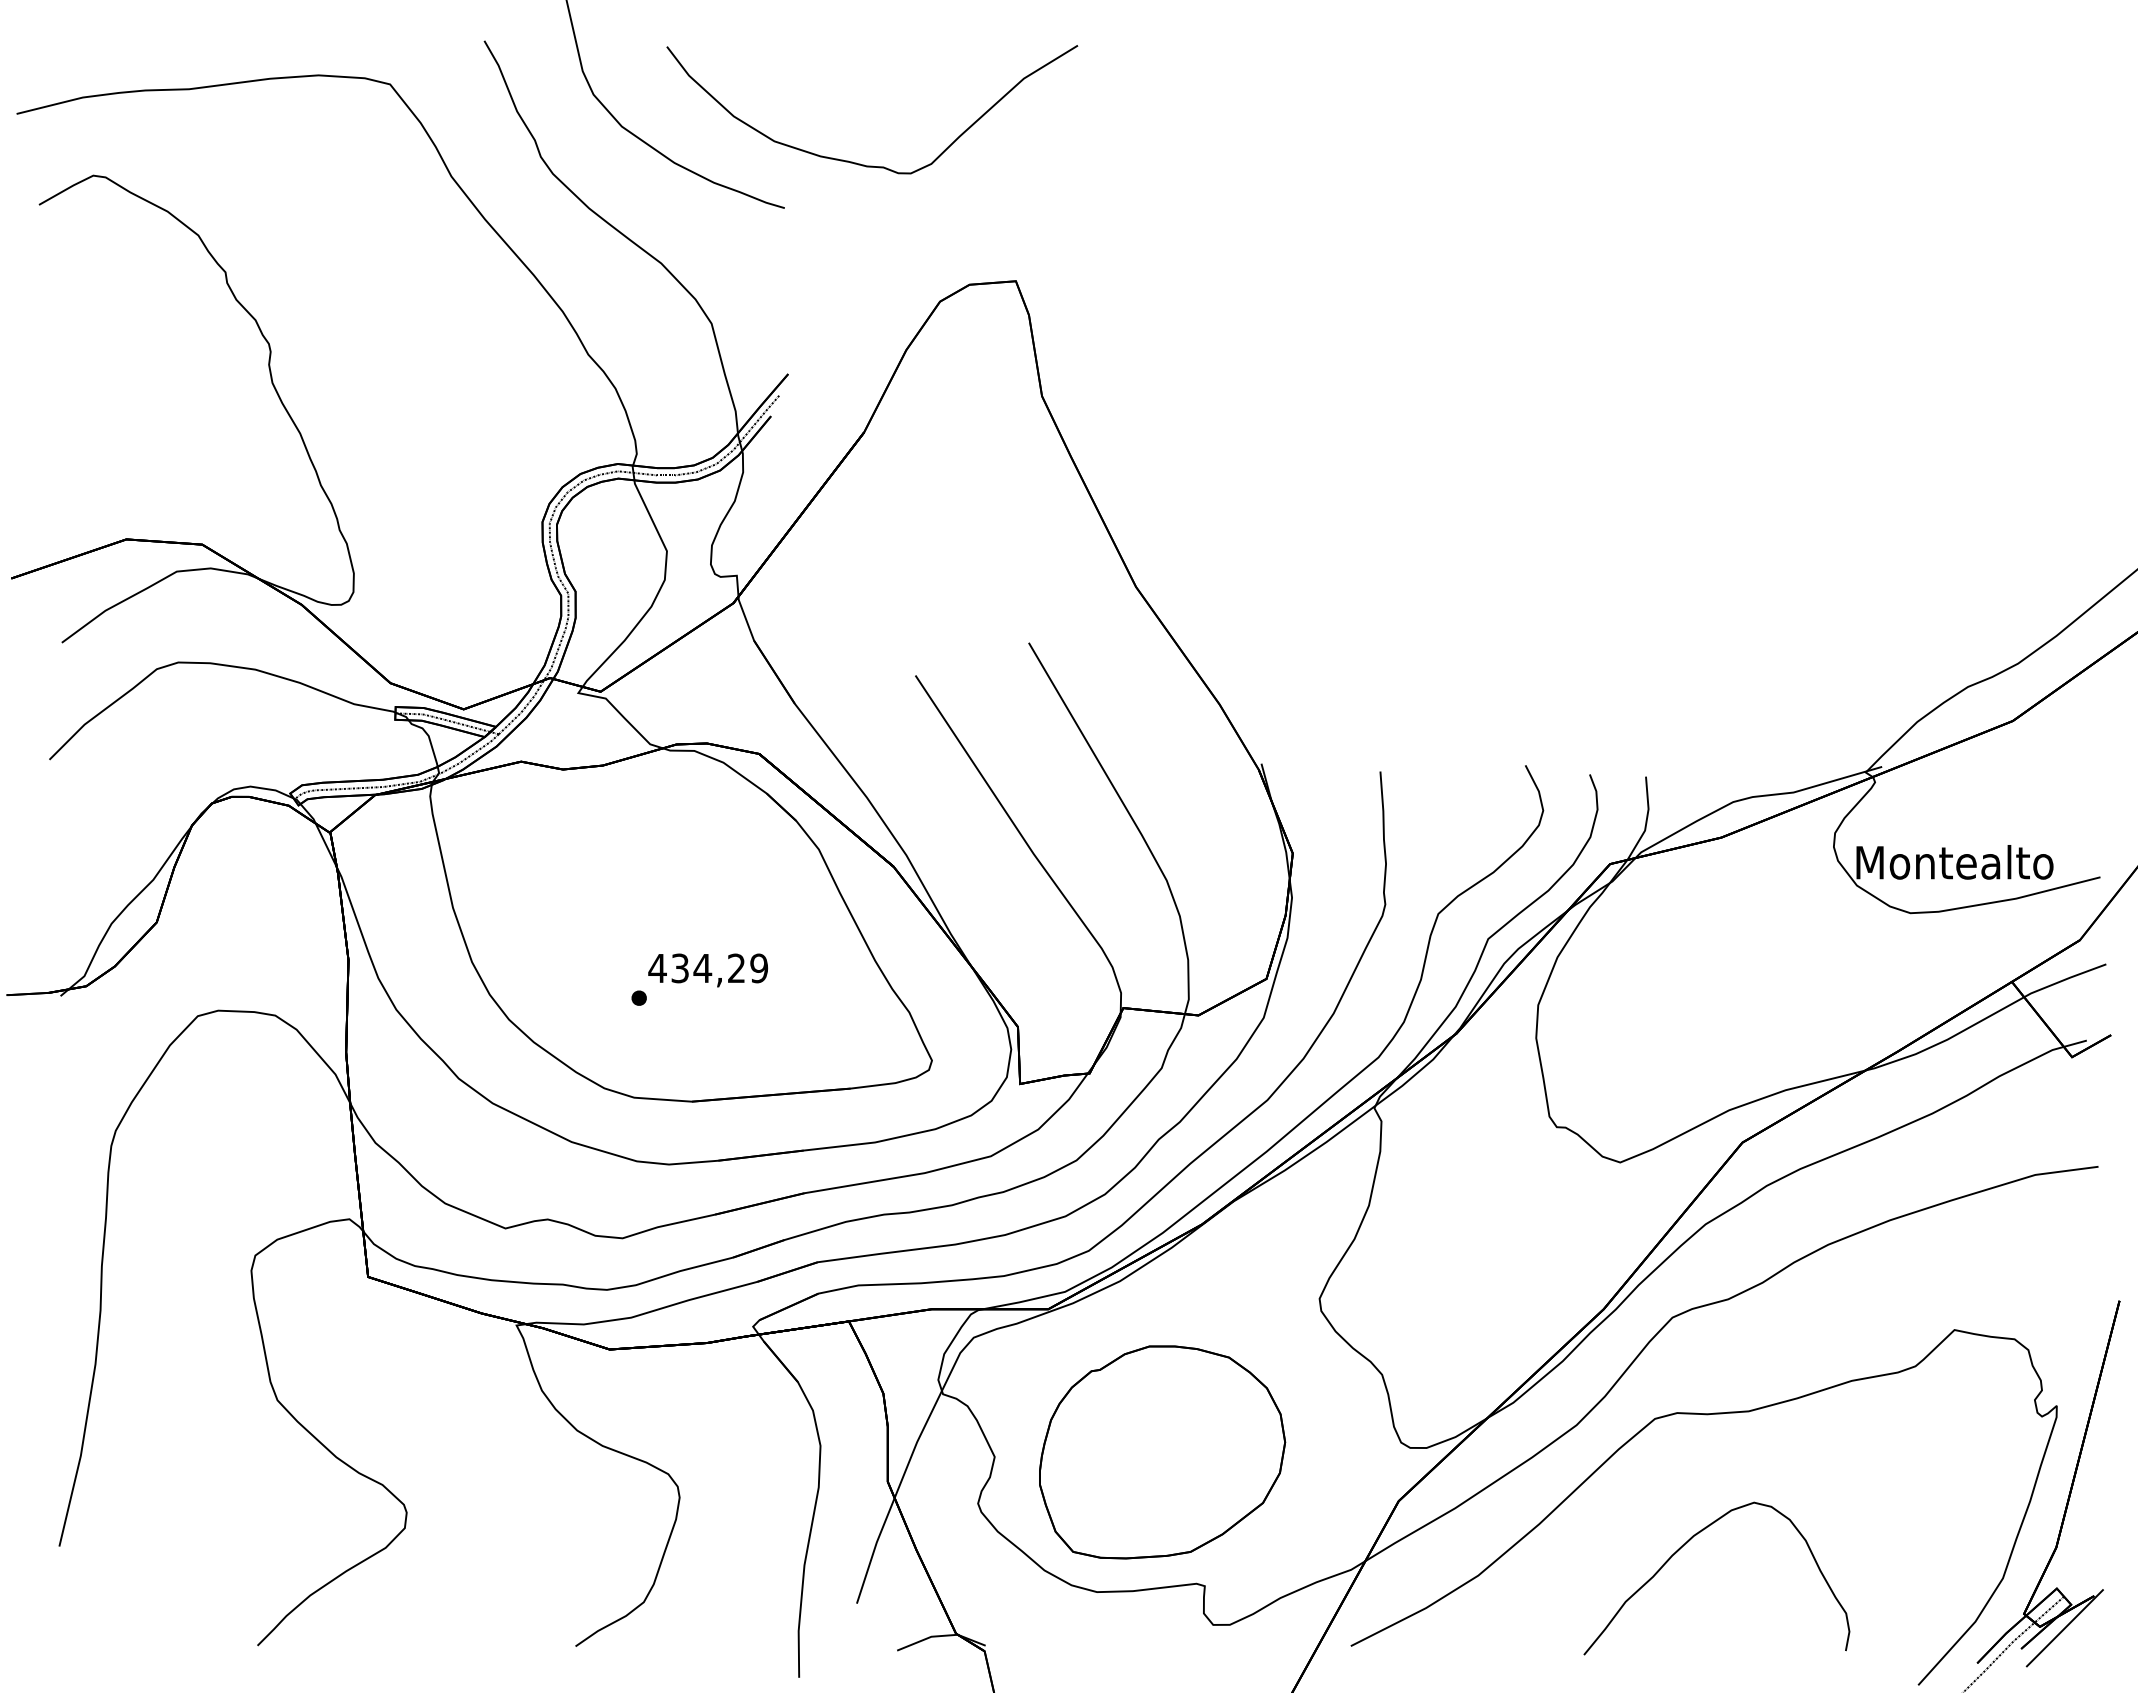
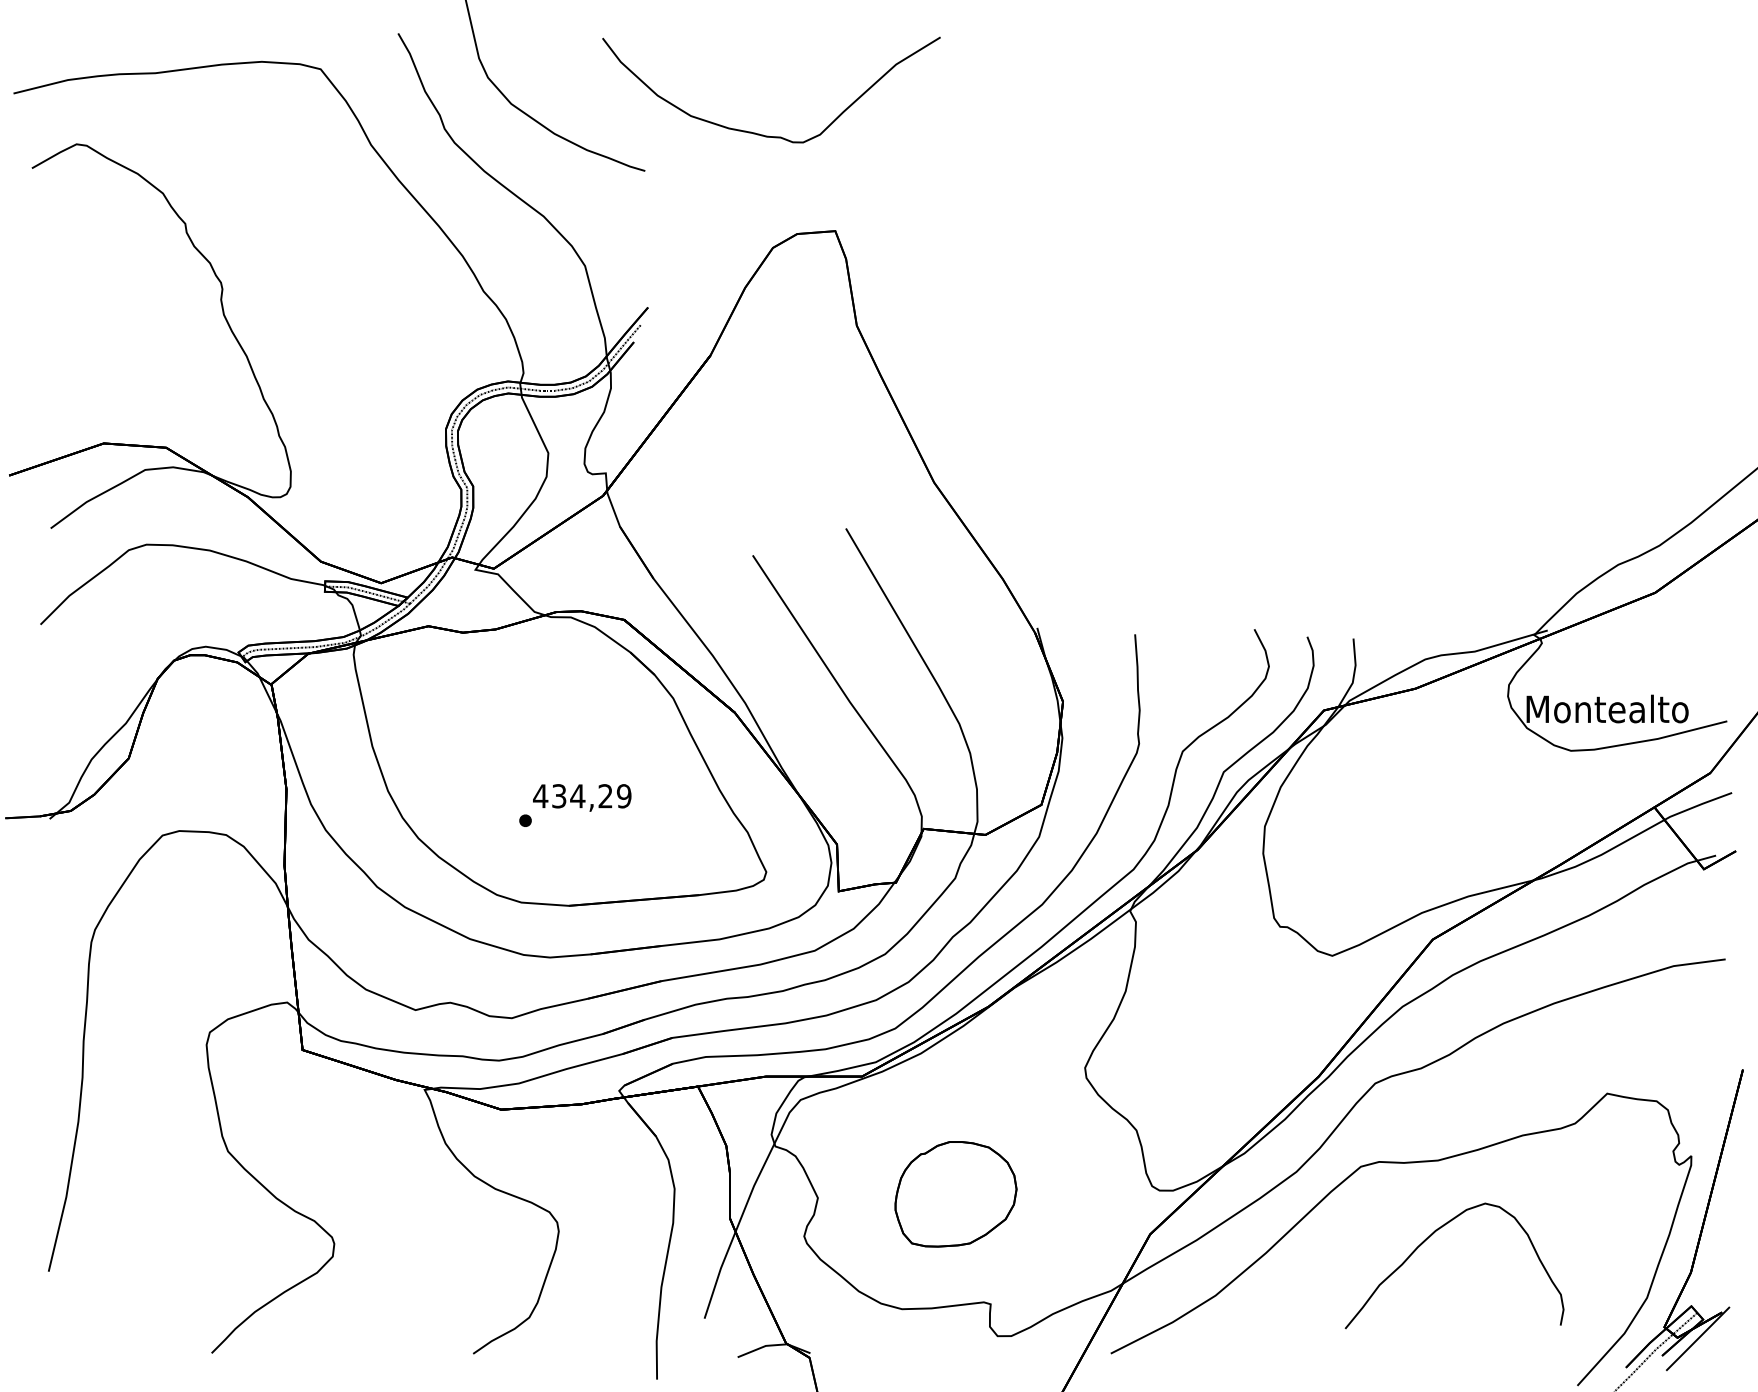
curve: (860, 163) -> (761, 134), moved
part: (1162, 1452) -> (955, 1194), size x0.6
curve: (1687, 1543) -> (1430, 1237), moved

